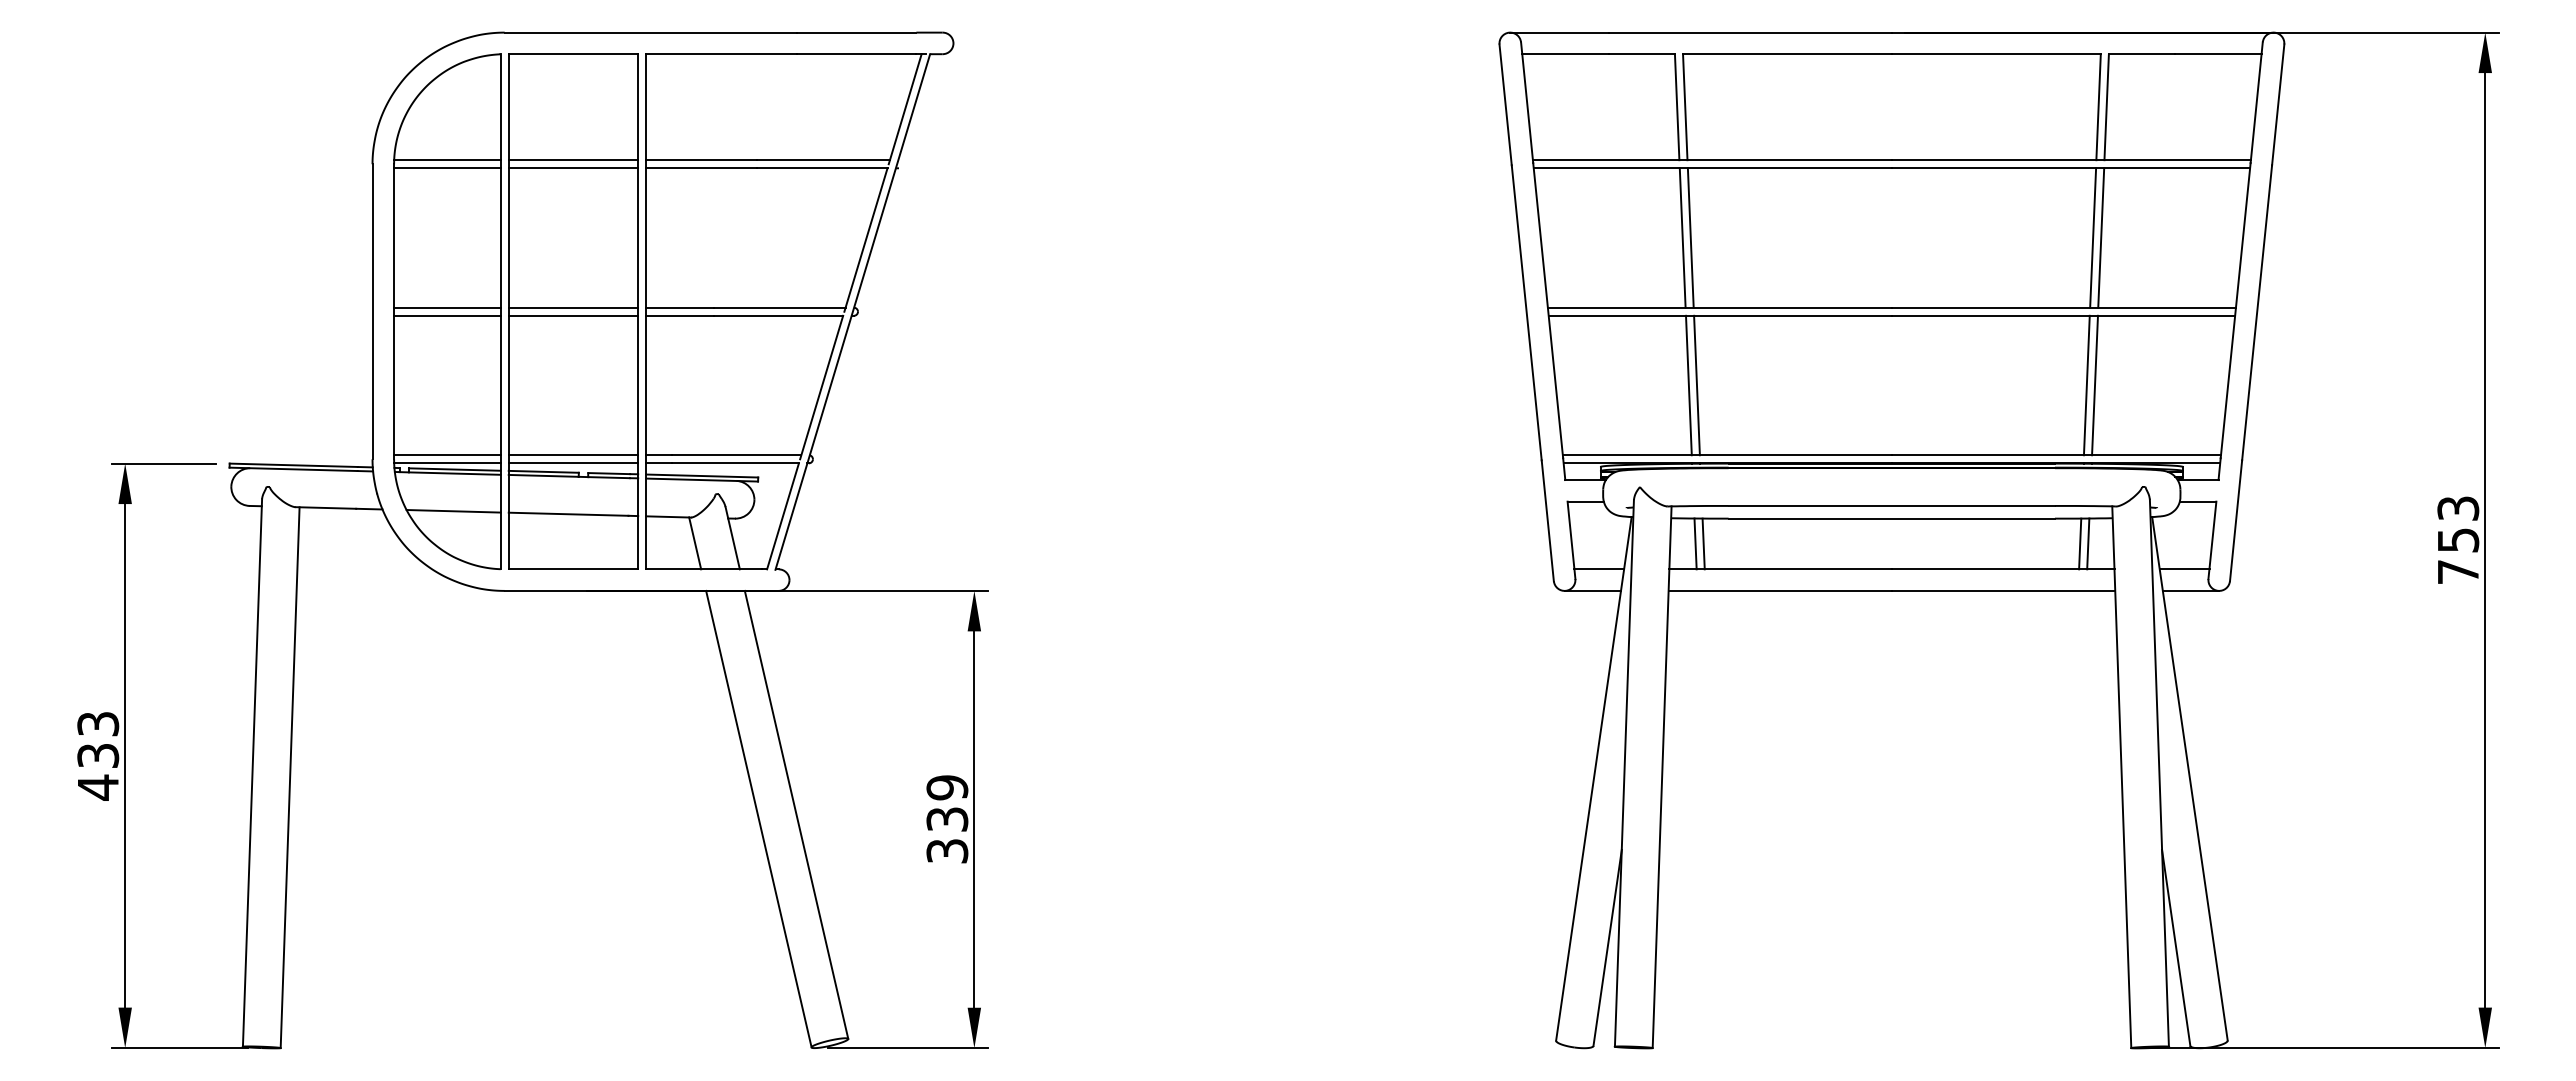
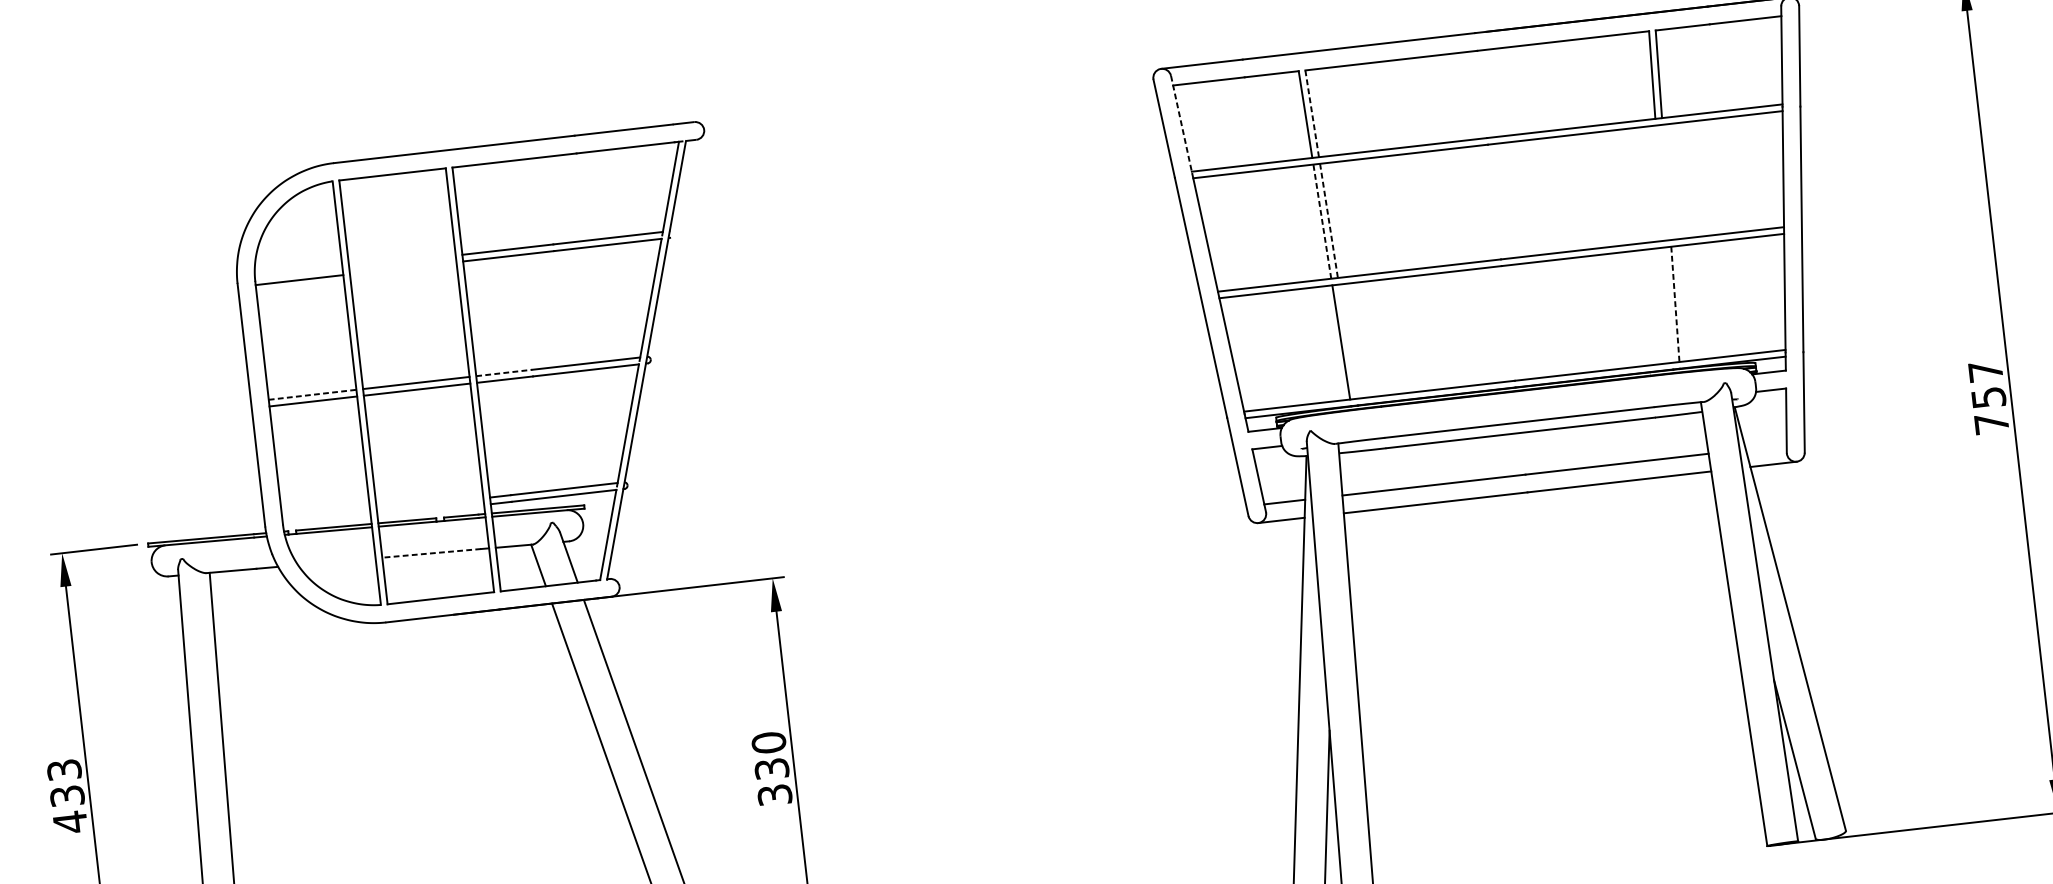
line: (1527, 102) -> (1181, 124), solid -> dashed
line: (1685, 107) -> (1312, 114), solid -> dashed
line: (447, 160) -> (298, 273), removed
line: (573, 160) -> (402, 261), removed
line: (573, 168) -> (403, 268), removed
line: (2093, 237) -> (1660, 182), removed
line: (2101, 237) -> (1666, 182), removed
line: (1682, 238) -> (1322, 222), solid -> dashed
line: (1690, 238) -> (1328, 221), solid -> dashed
line: (447, 307) -> (312, 394), solid -> dashed
line: (680, 307) -> (504, 372), solid -> dashed
line: (1696, 385) -> (1347, 341), removed
line: (2086, 385) -> (1668, 305), removed
line: (2095, 385) -> (1675, 304), solid -> dashed
line: (447, 455) -> (326, 516), removed
line: (573, 455) -> (430, 504), removed
line: (447, 463) -> (327, 522), removed
line: (573, 463) -> (430, 511), removed
text: (2458, 508) -> (1985, 371), 753 -> 757
line: (453, 511) -> (336, 561), removed
line: (568, 514) -> (431, 553), solid -> dashed
line: (1695, 543) -> (1361, 471), removed
line: (1703, 543) -> (1368, 471), removed
line: (2080, 543) -> (1678, 435), removed
line: (2088, 543) -> (1684, 434), removed
line: (2184, 569) -> (1766, 447), removed
text: (947, 787) -> (769, 742), 339 -> 330

